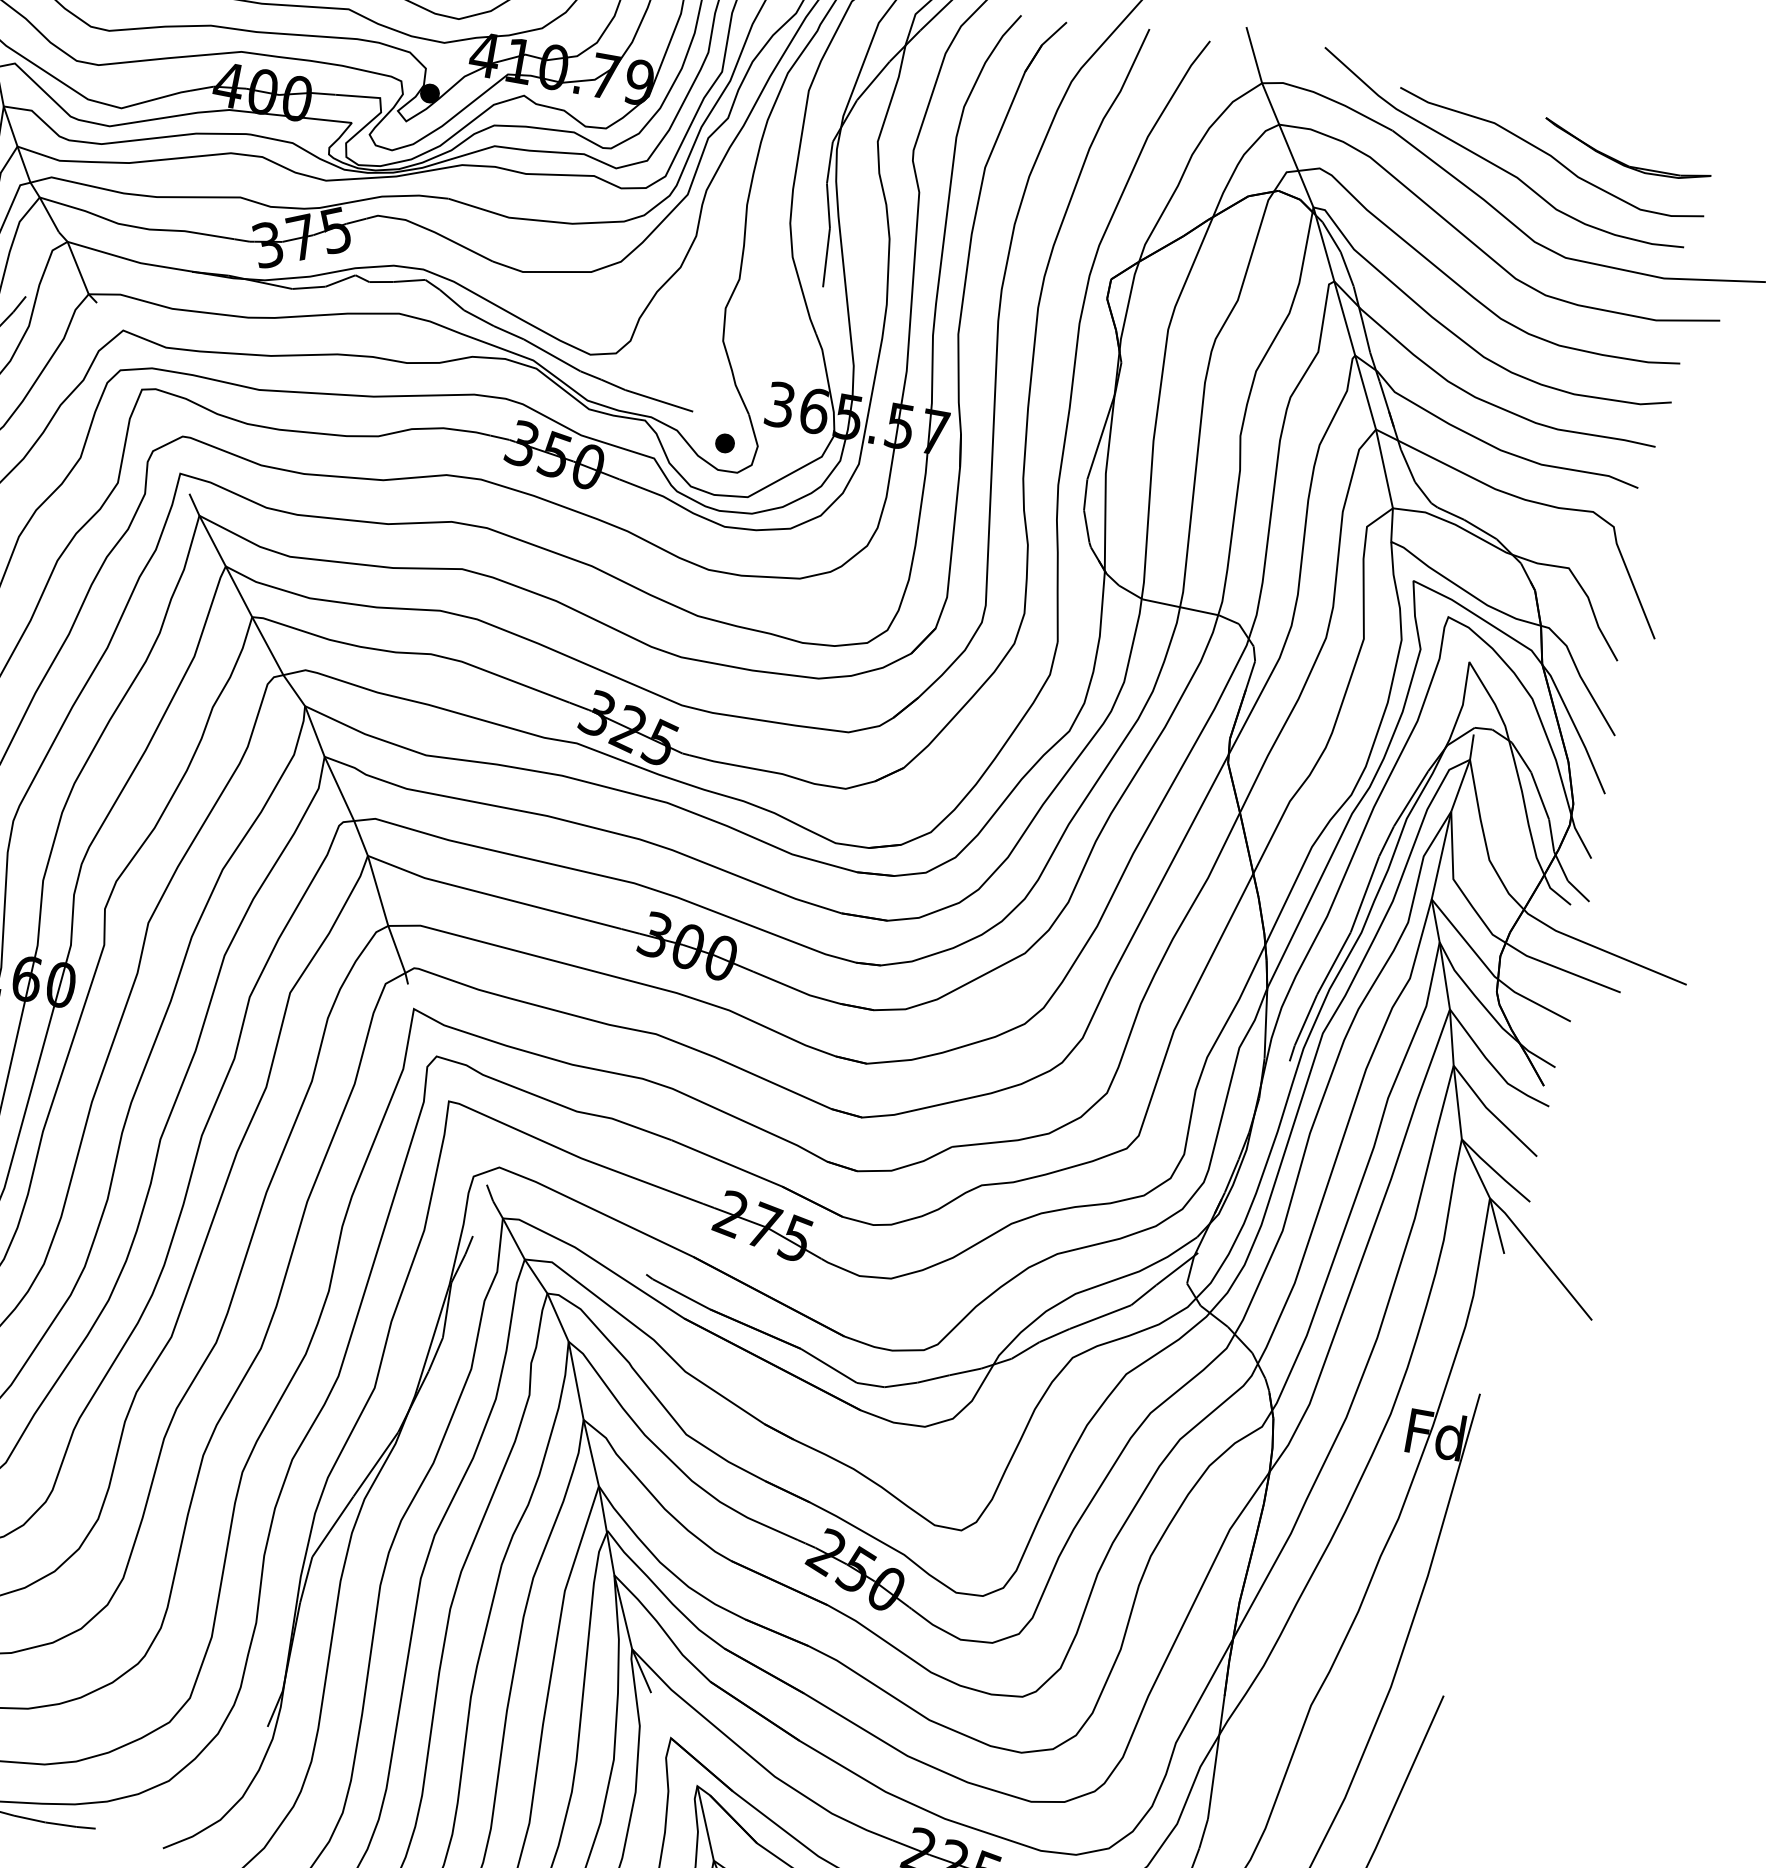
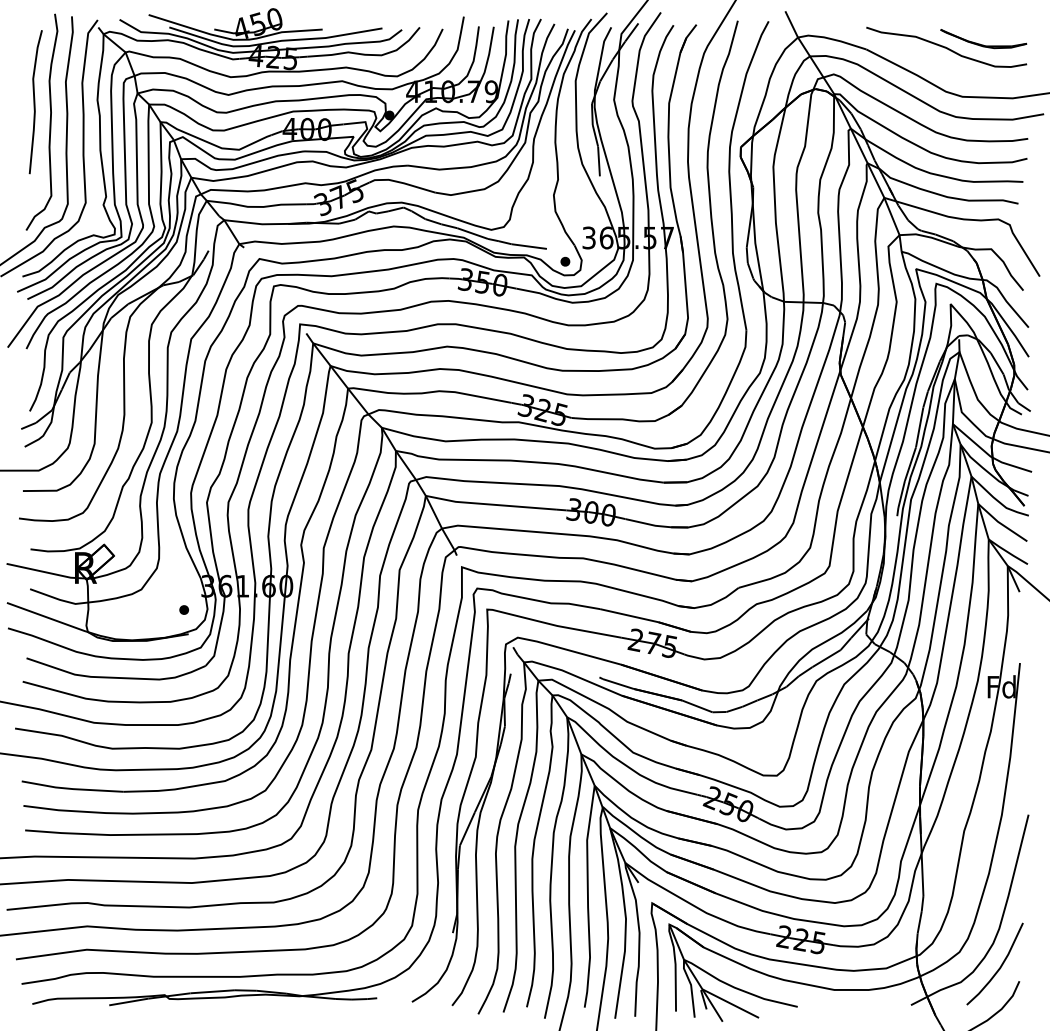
curve: (1496, 163) -> (920, 56), removed

